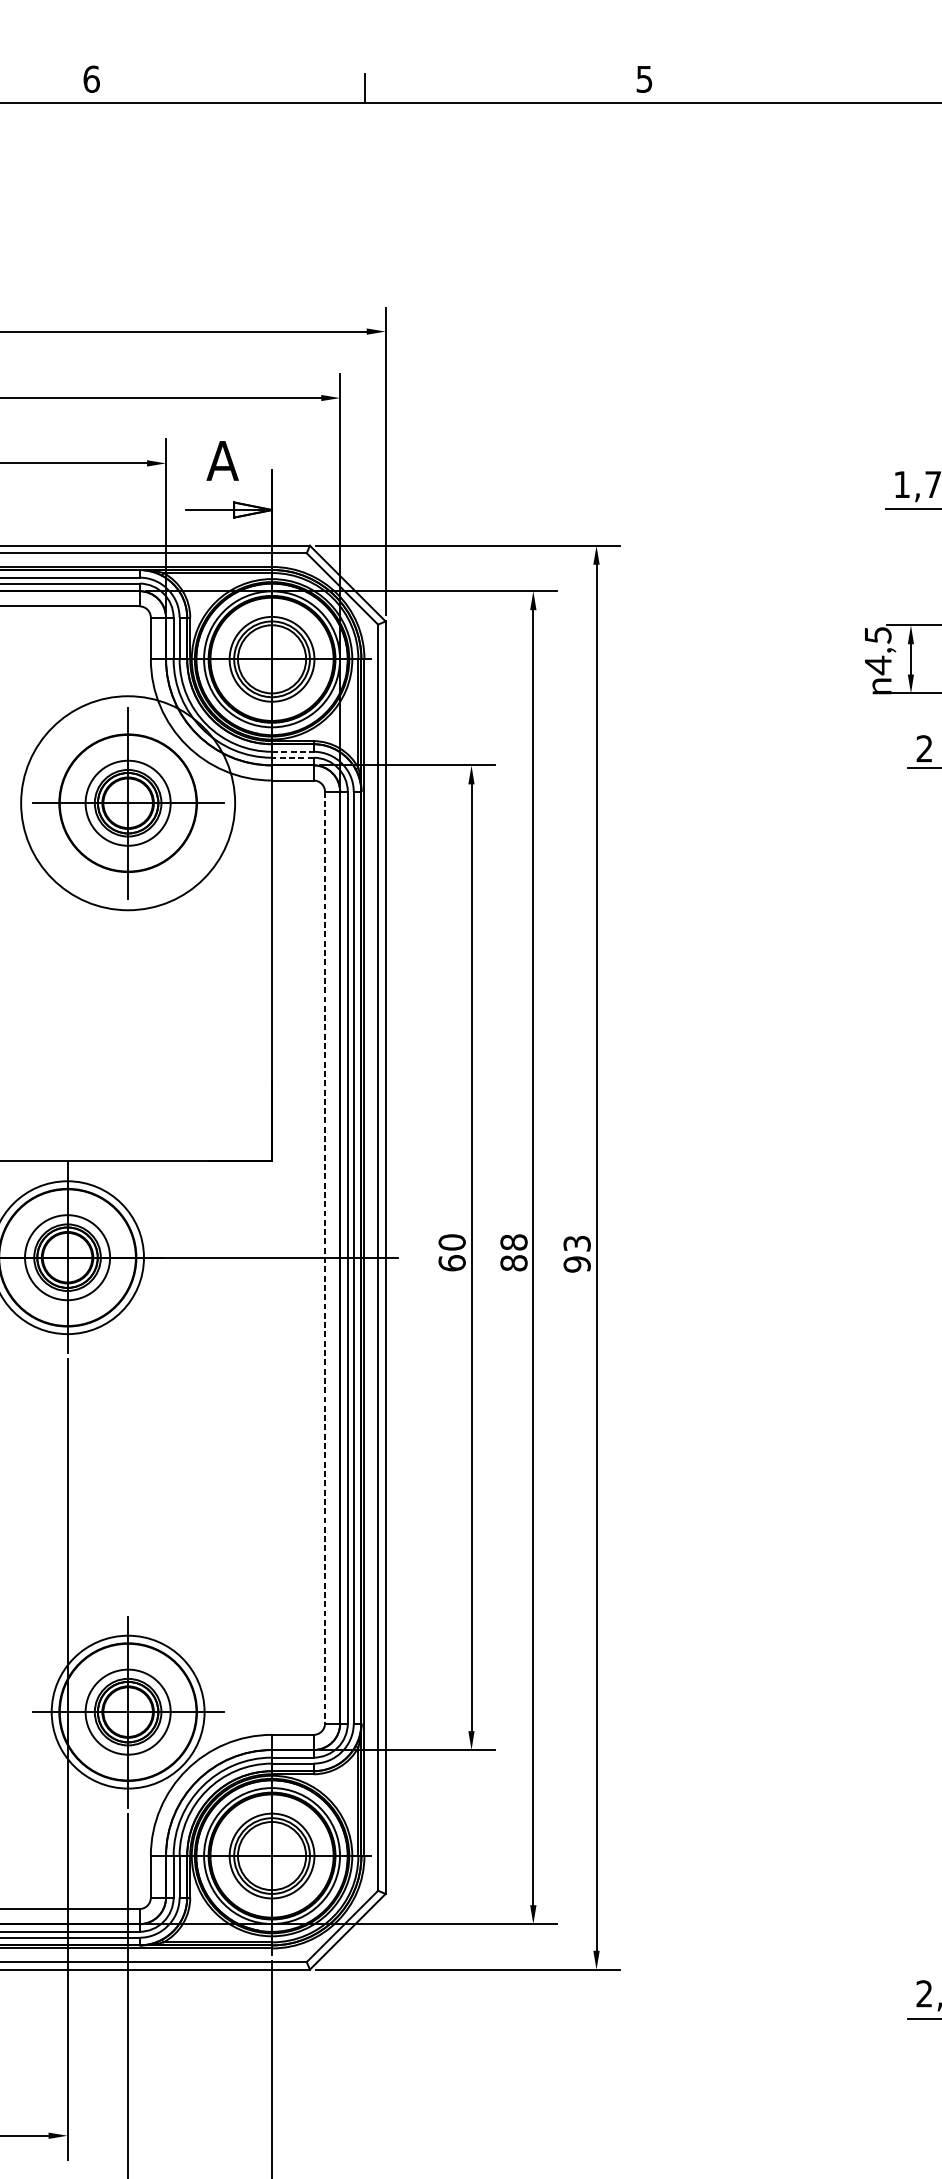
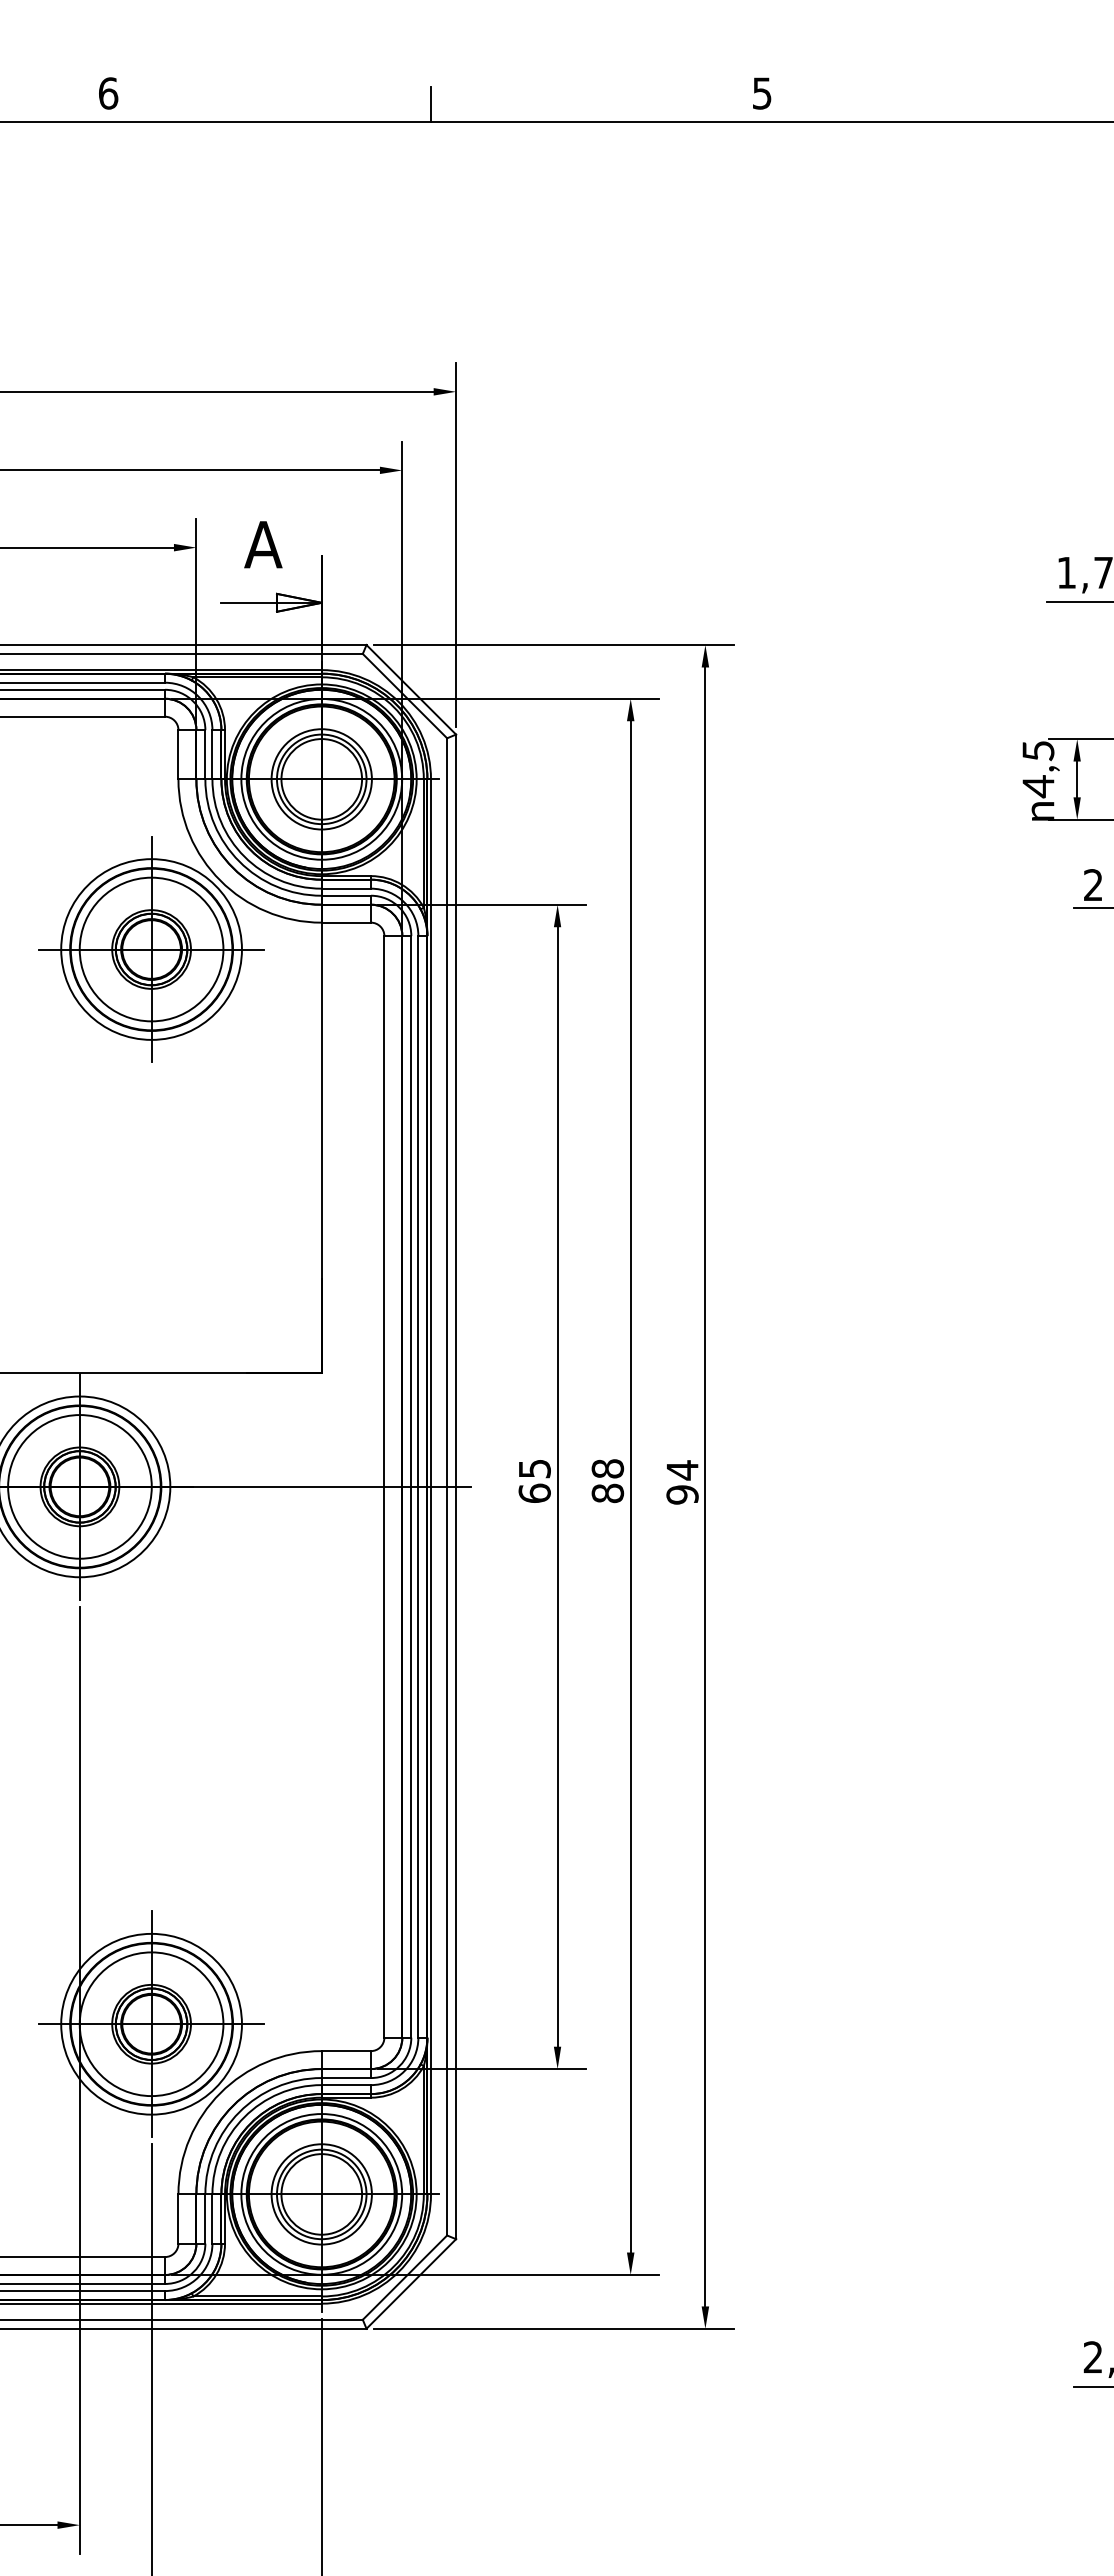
line: (292, 751) -> (346, 888), dashed -> solid
line: (292, 757) -> (346, 895), dashed -> solid
circle: (128, 803) -> (151, 949), size x0.71
circle: (128, 803) -> (151, 949), size x1.43
text: (451, 1242) -> (534, 1468), 60 -> 65
text: (577, 1243) -> (682, 1470), 93 -> 94
circle: (67, 1257) -> (79, 1486), size x1.43
line: (325, 1257) -> (384, 1486), dashed -> solid
circle: (128, 1712) -> (151, 2024), size x1.43

